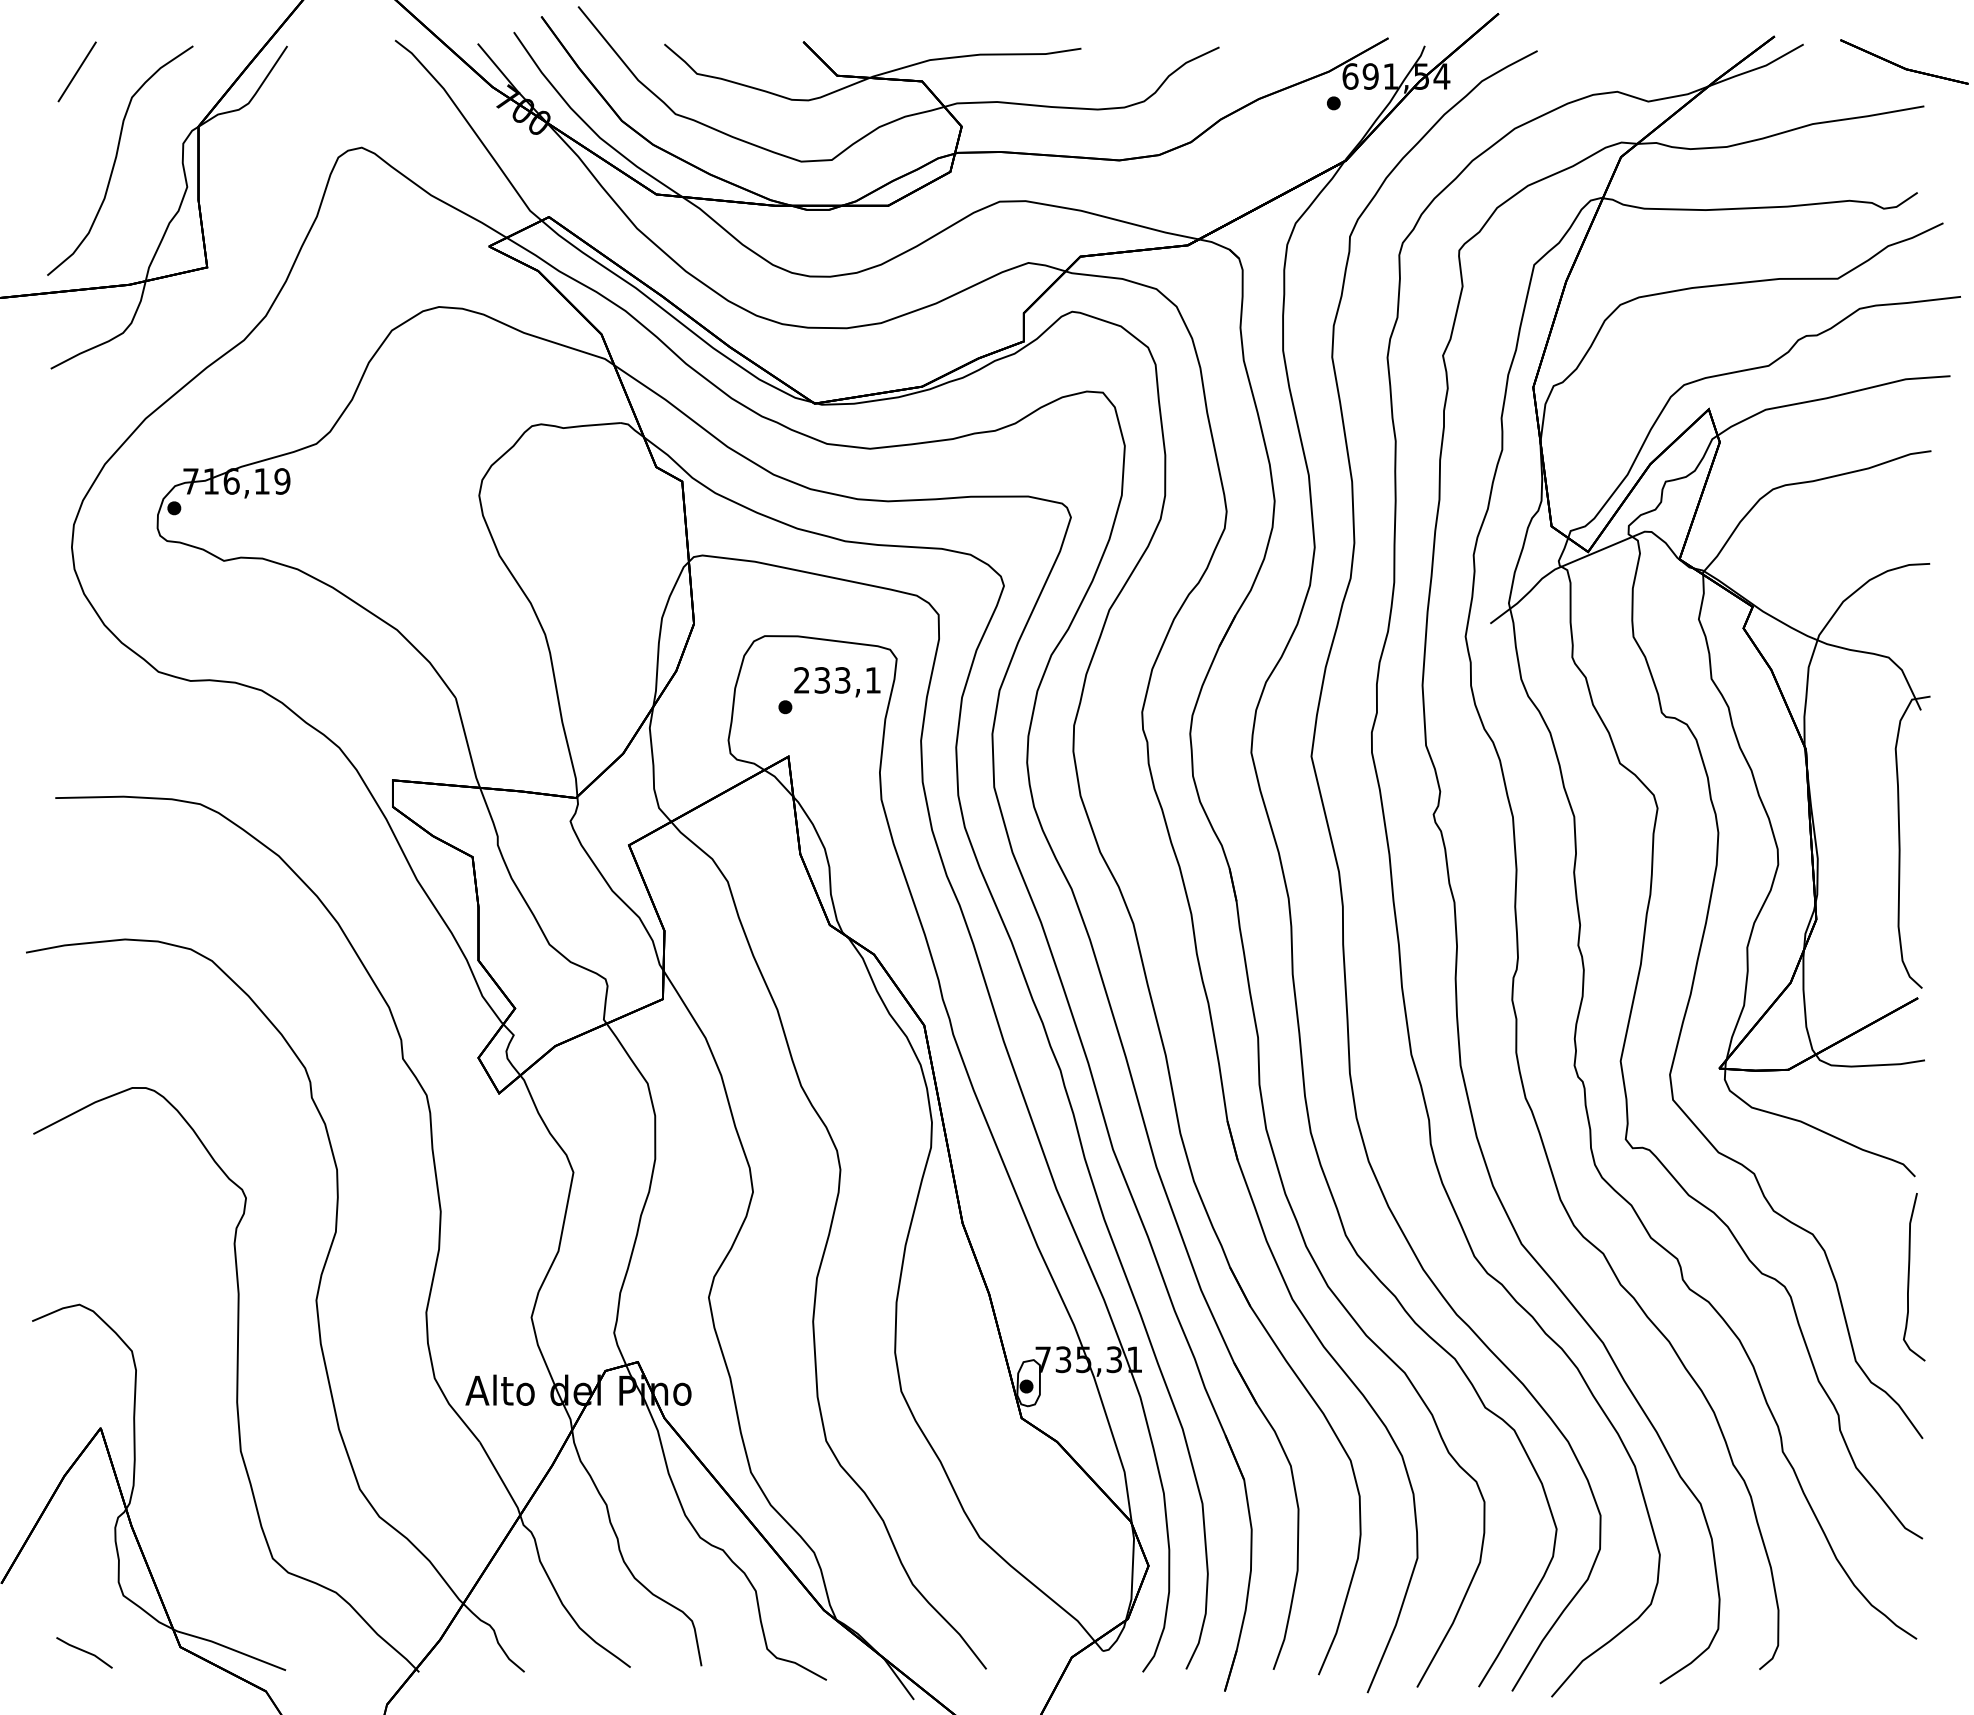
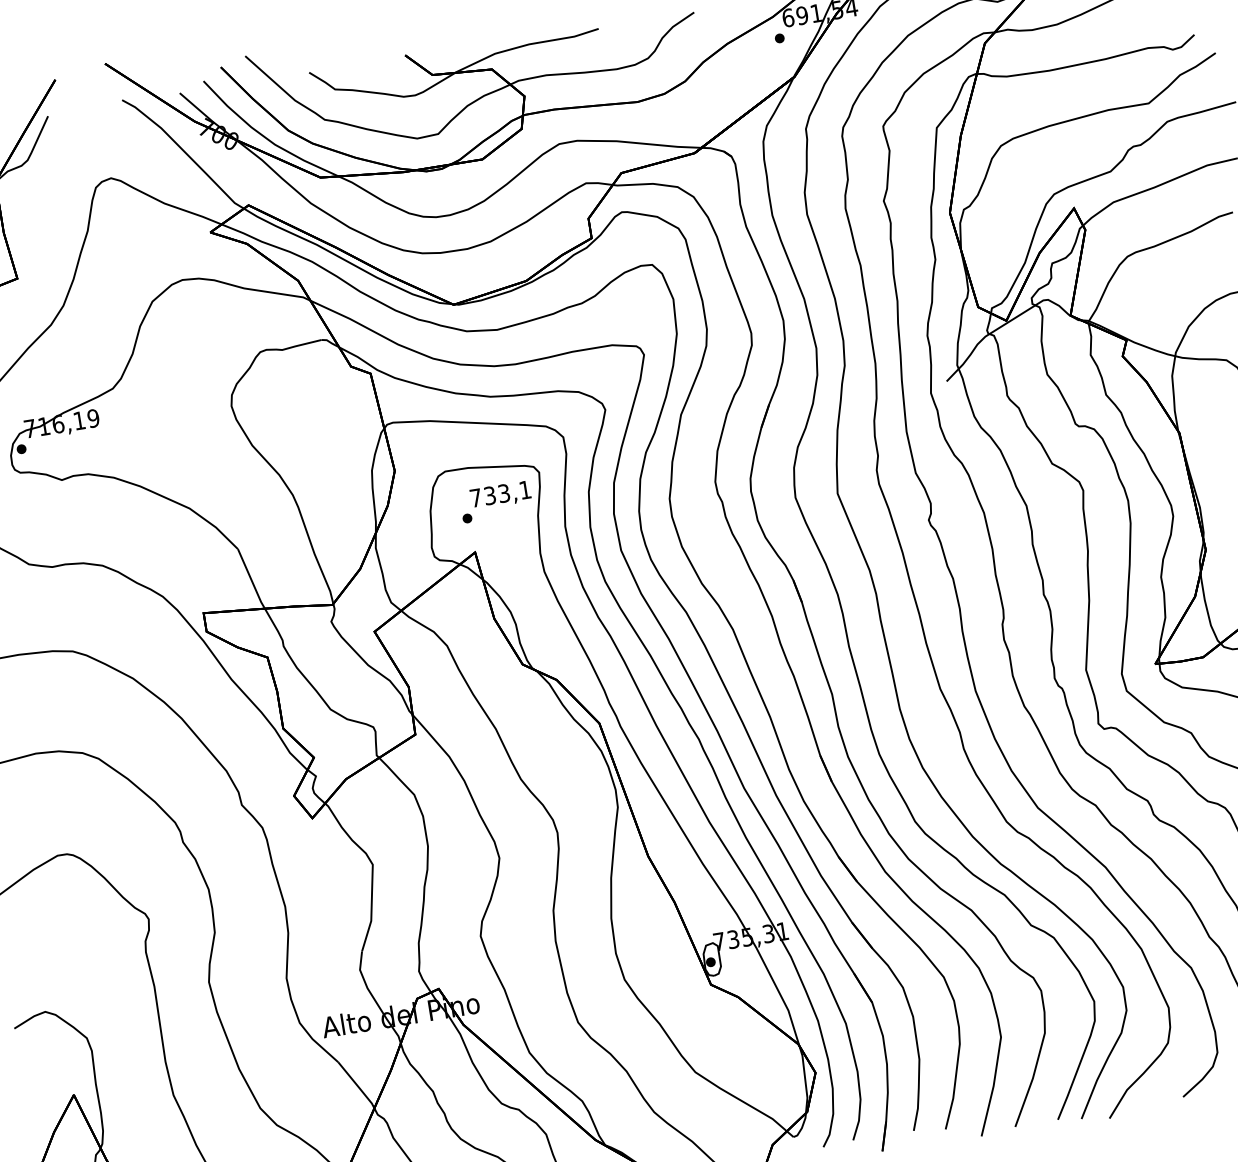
text: (801, 680) -> (475, 498), 233,1 -> 733,1

